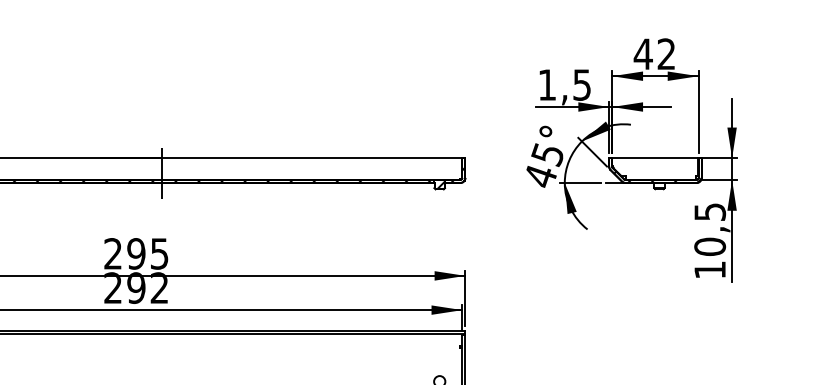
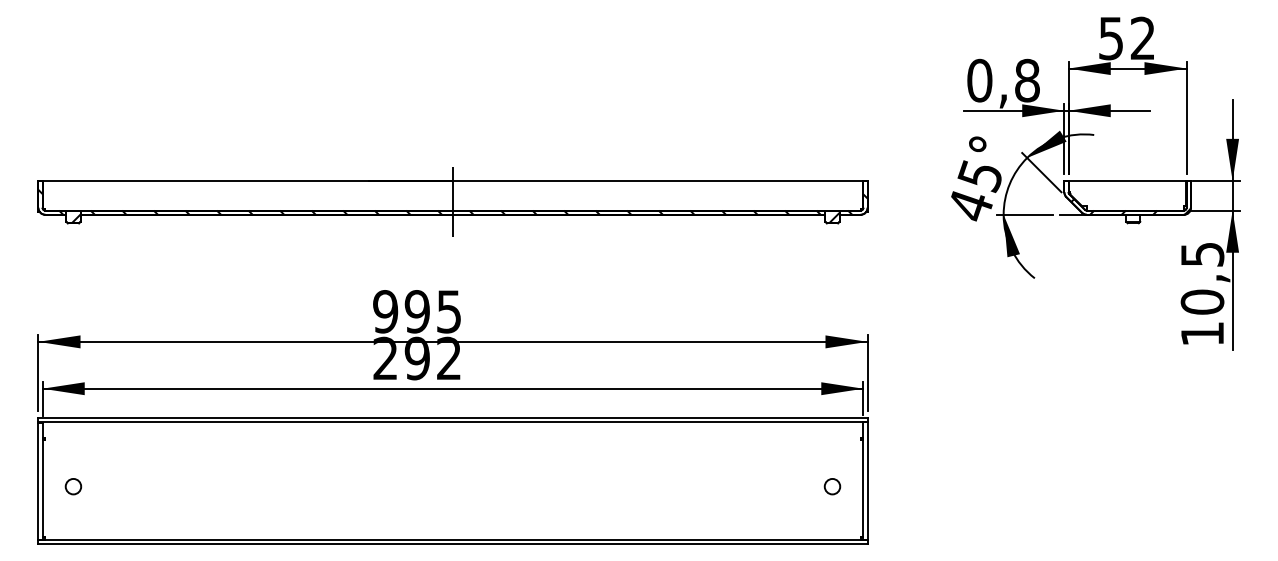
text: (642, 54) -> (1110, 38), 42 -> 52
text: (564, 84) -> (1003, 80), 1,5 -> 0,8
text: (113, 253) -> (385, 311), 295 -> 995

